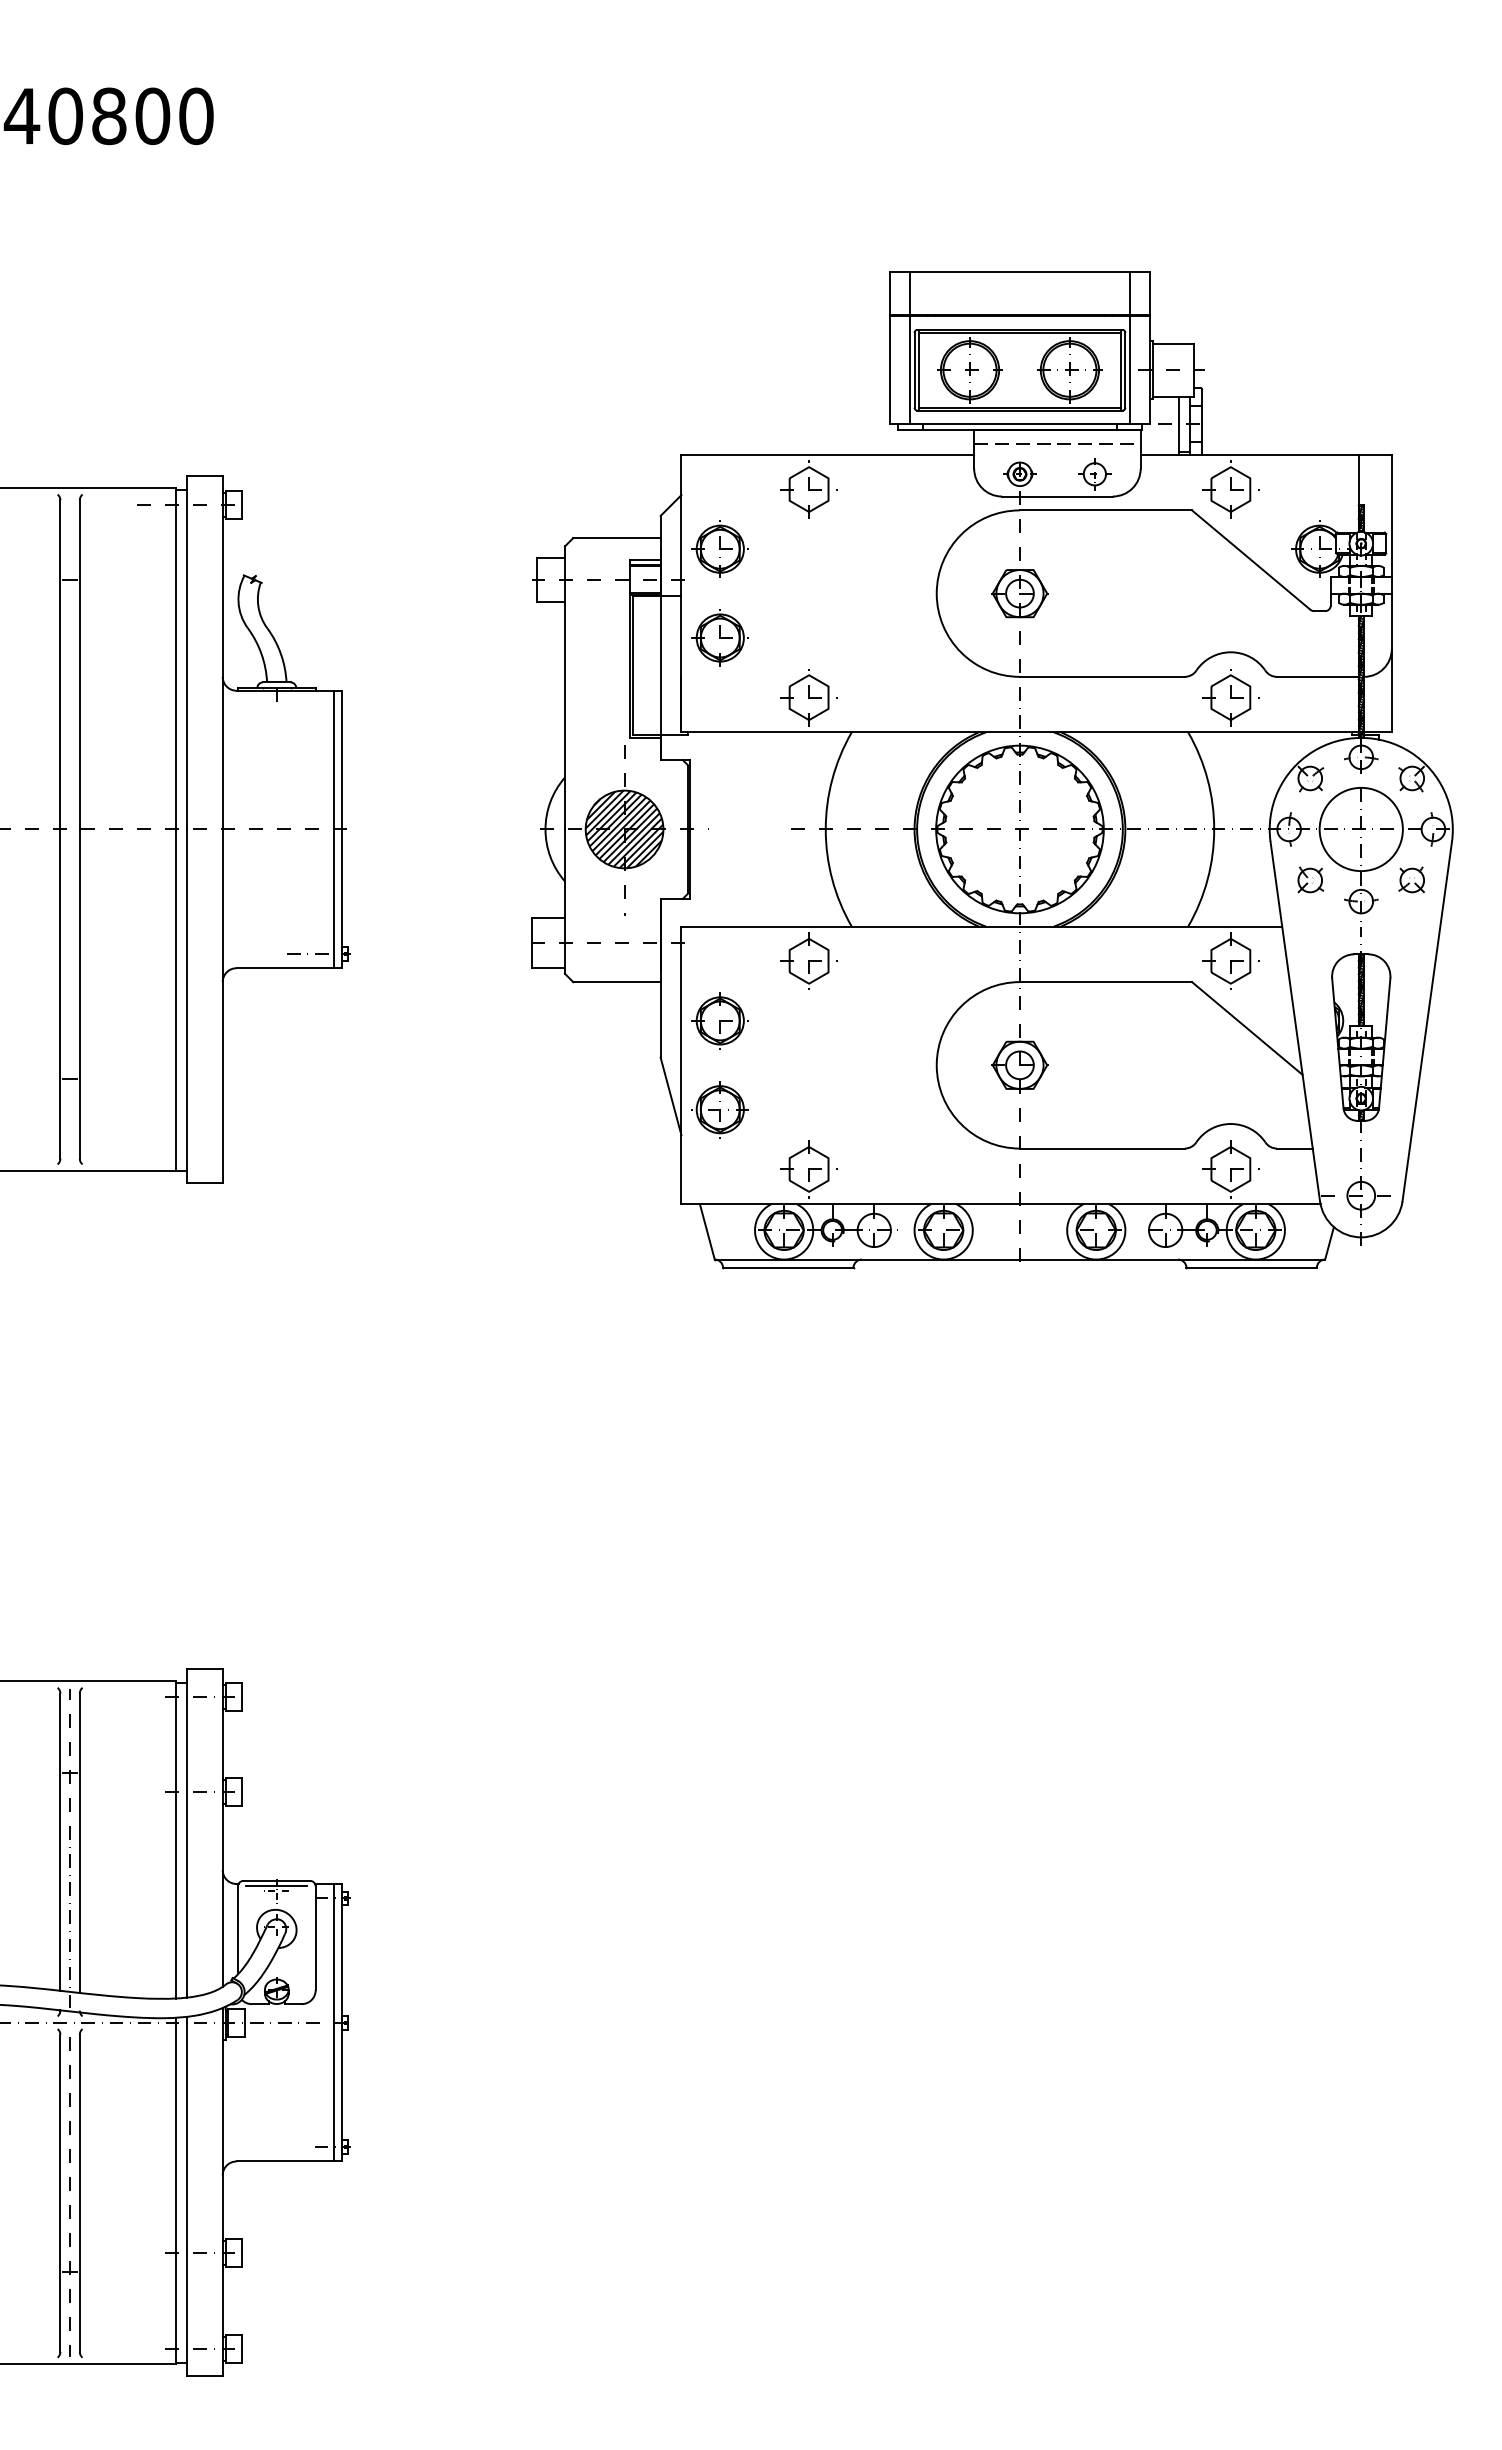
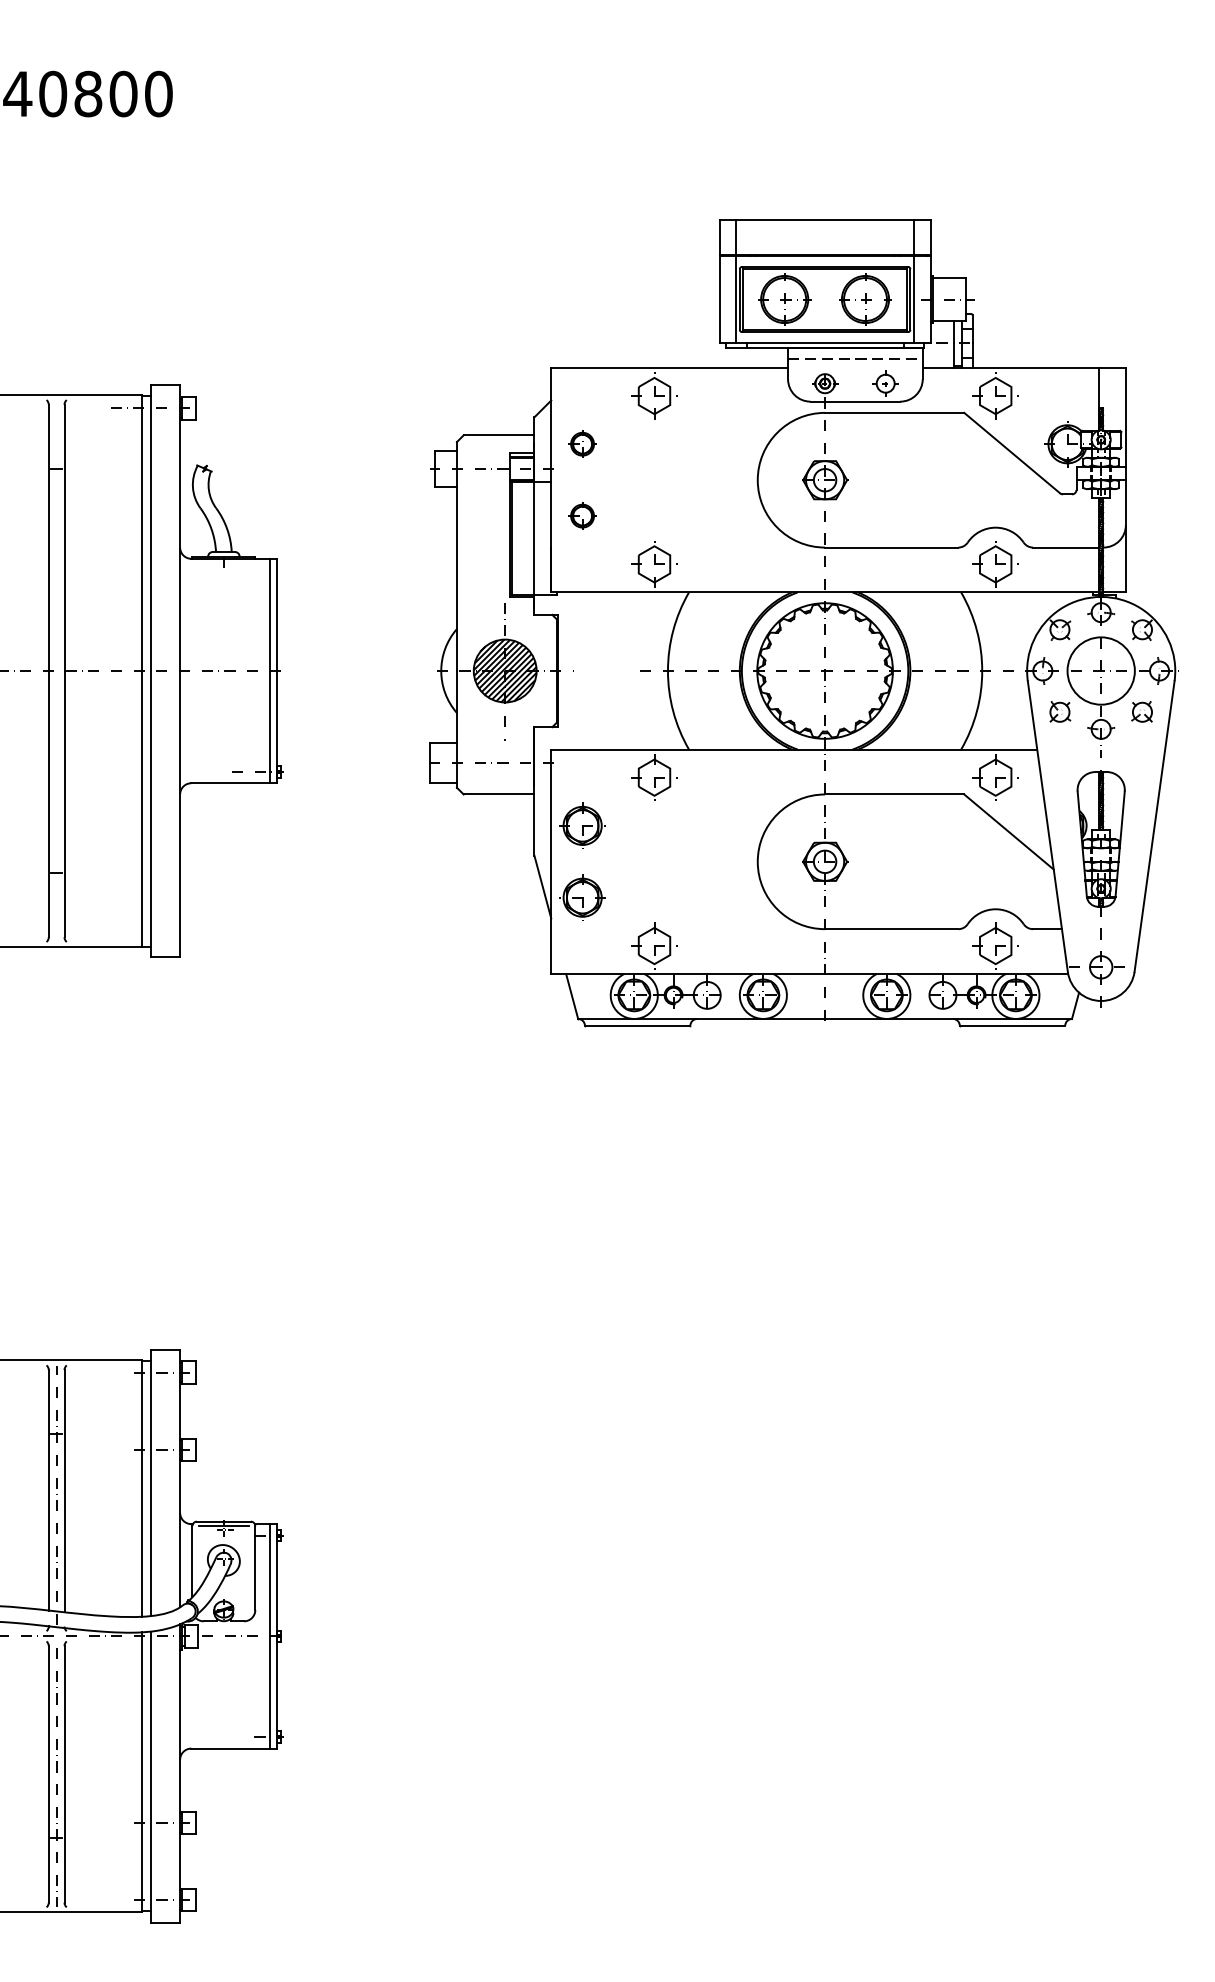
part: (719, 548) -> (582, 443), size x0.6
part: (719, 637) -> (582, 515), size x0.6

